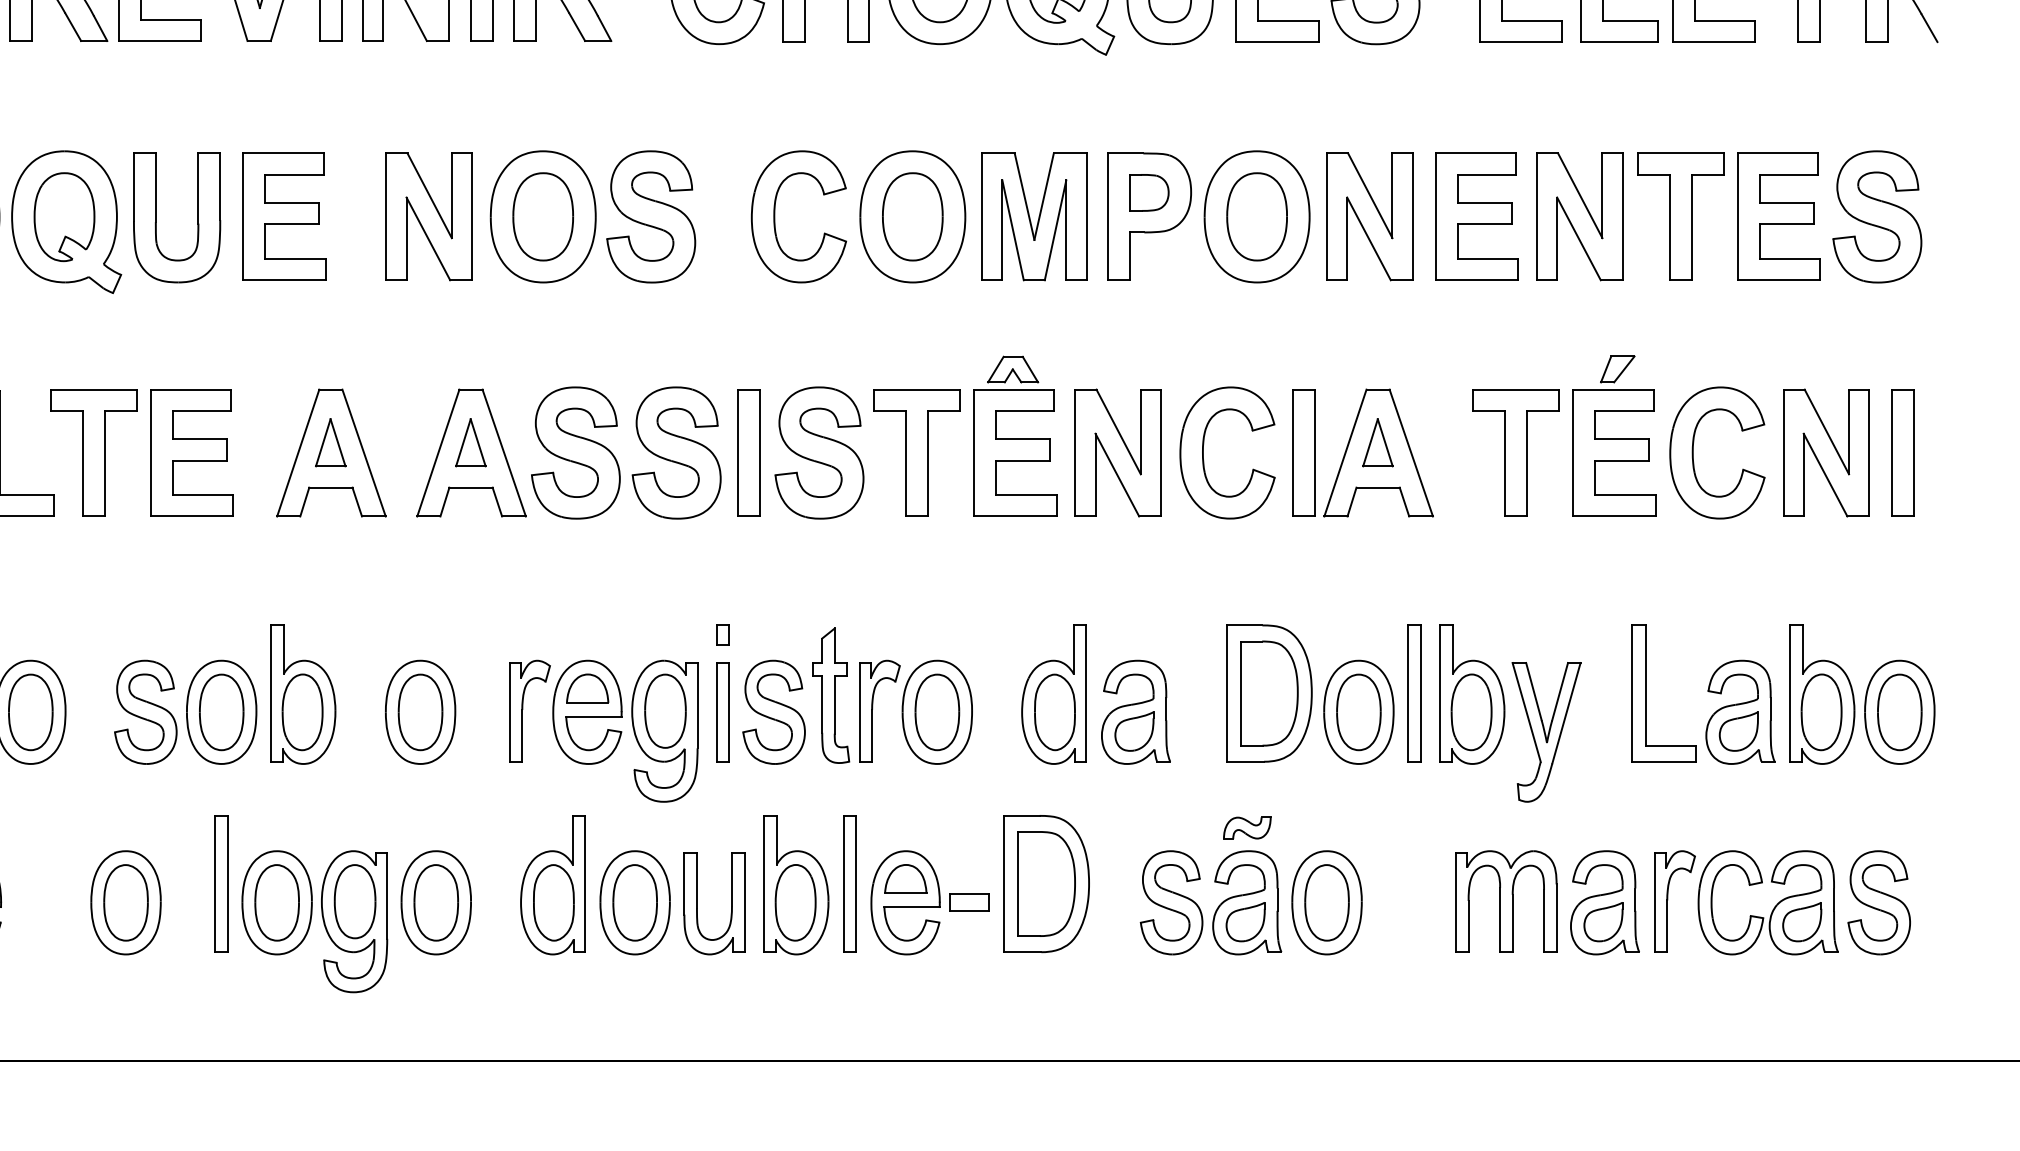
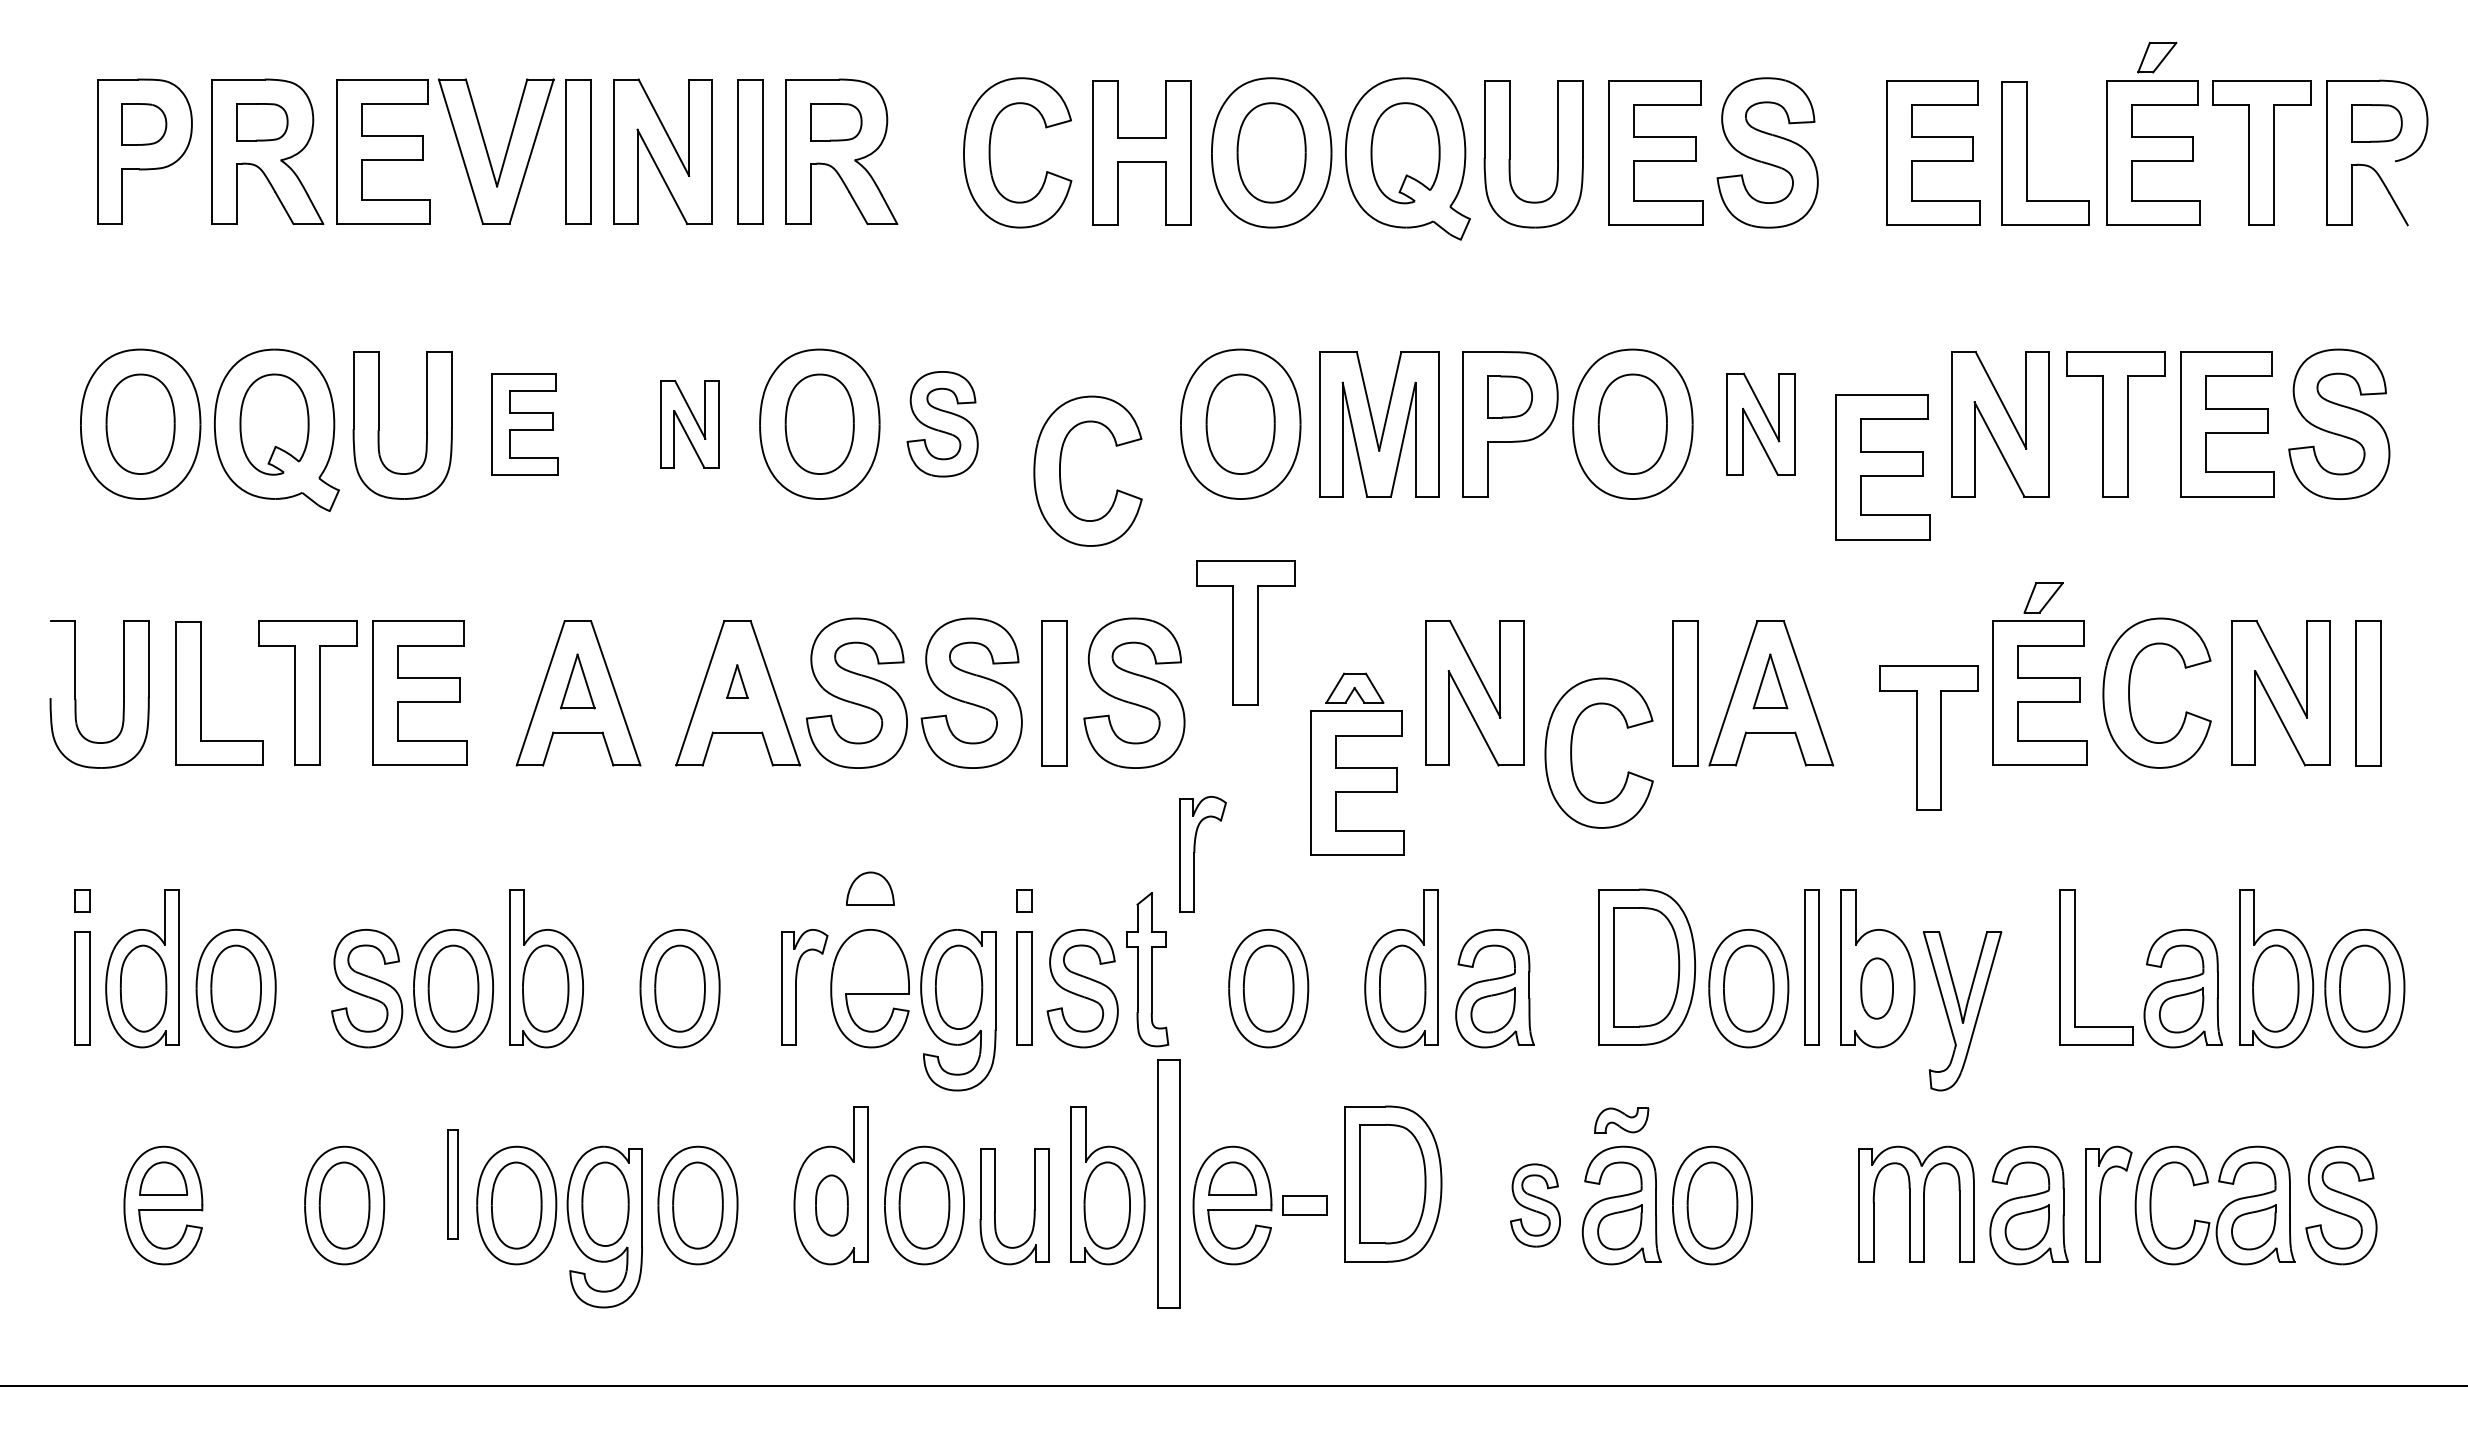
part: (650, 216) -> (942, 423), size x0.7
part: (774, 216) -> (1060, 470), moved
part: (283, 217) -> (524, 424), size x0.7
part: (428, 217) -> (689, 424), size x0.6
part: (1369, 217) -> (1760, 424), size x0.7
part: (1476, 217) -> (1882, 467), moved
part: (1015, 435) -> (1357, 763), moved
part: (470, 442) -> (737, 681), size x0.6
part: (1204, 449) -> (1572, 749), moved
part: (917, 452) -> (1245, 632), moved
part: (1515, 452) -> (1928, 737), moved
part: (587, 688) -> (870, 888), moved
part: (873, 709) -> (1195, 852), moved
part: (1471, 712) -> (1876, 988), size x0.7
part: (220, 884) -> (452, 1184), size x0.7
part: (849, 884) -> (1168, 1184), size x1.6
part: (553, 902) -> (831, 1205), size x0.7
part: (1171, 902) -> (1535, 1205), size x0.7

